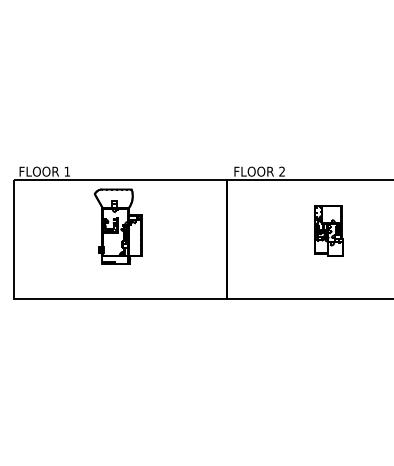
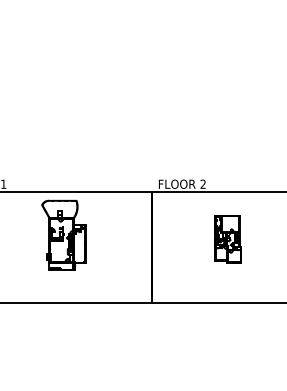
part: (118, 226) -> (64, 235), moved
part: (328, 230) -> (227, 238), moved

